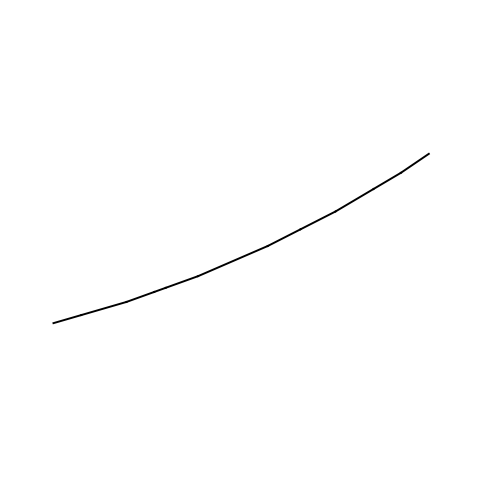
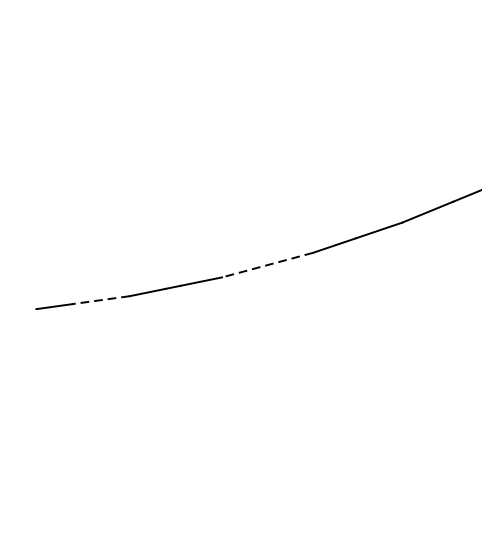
line: (232, 261) -> (266, 265), solid -> dashed
line: (103, 308) -> (100, 300), solid -> dashed

